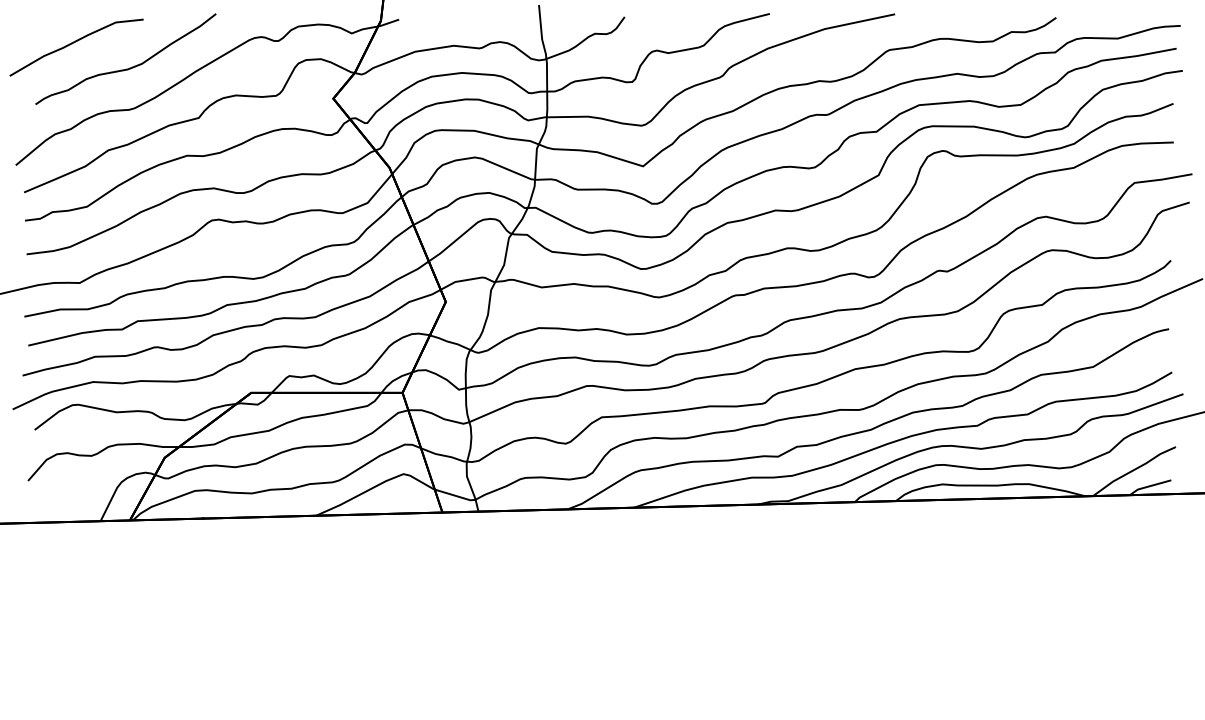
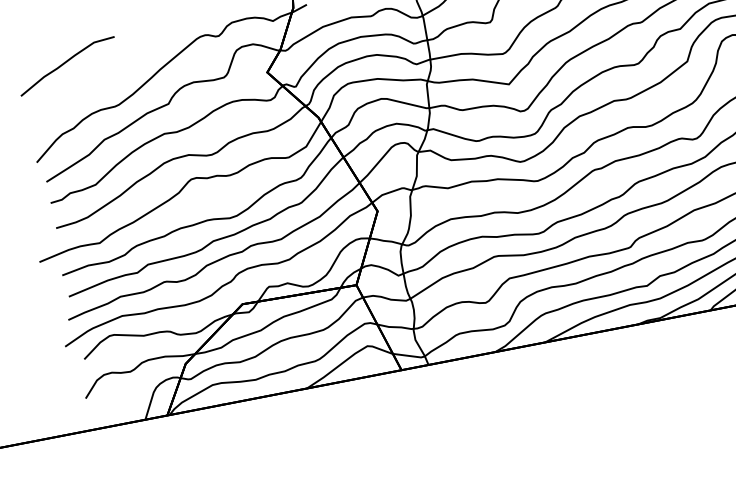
curve: (129, 67) -> (110, 74), removed

